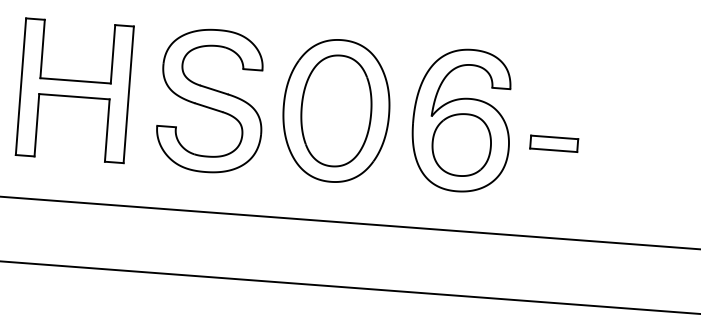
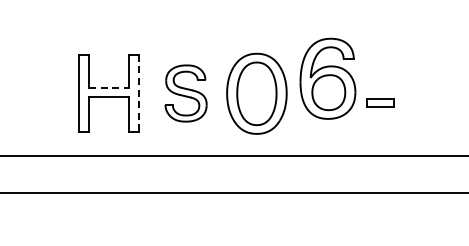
line: (76, 80) -> (109, 87), solid -> dashed
line: (128, 94) -> (139, 93), solid -> dashed
part: (210, 100) -> (185, 93), size x0.7
part: (461, 119) -> (327, 78), moved

